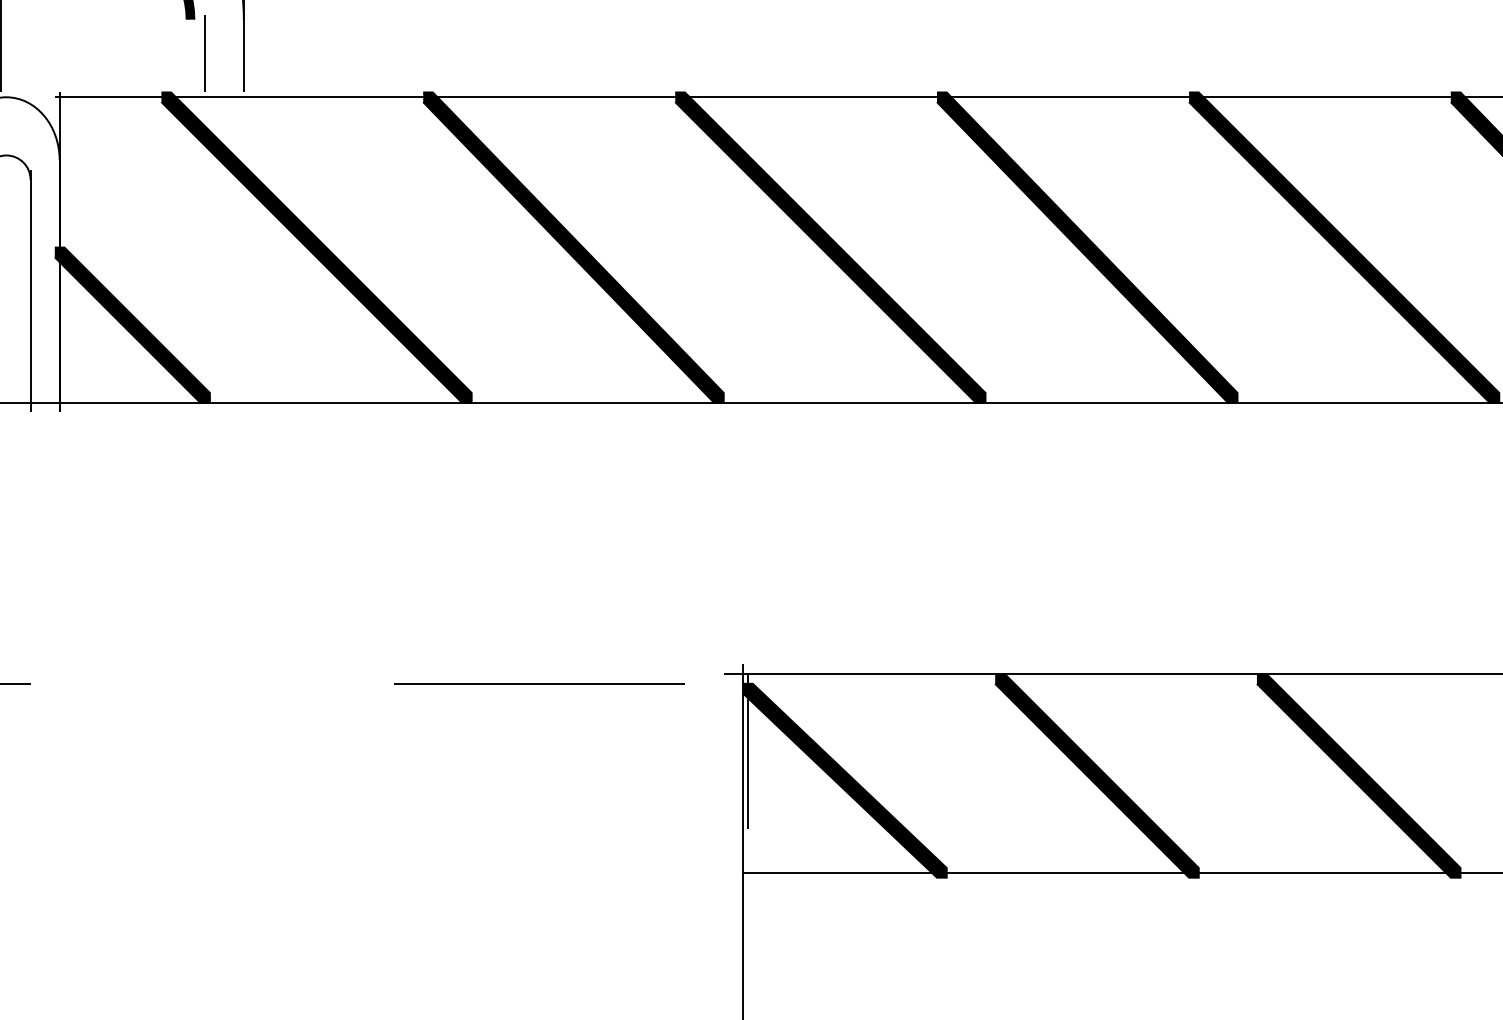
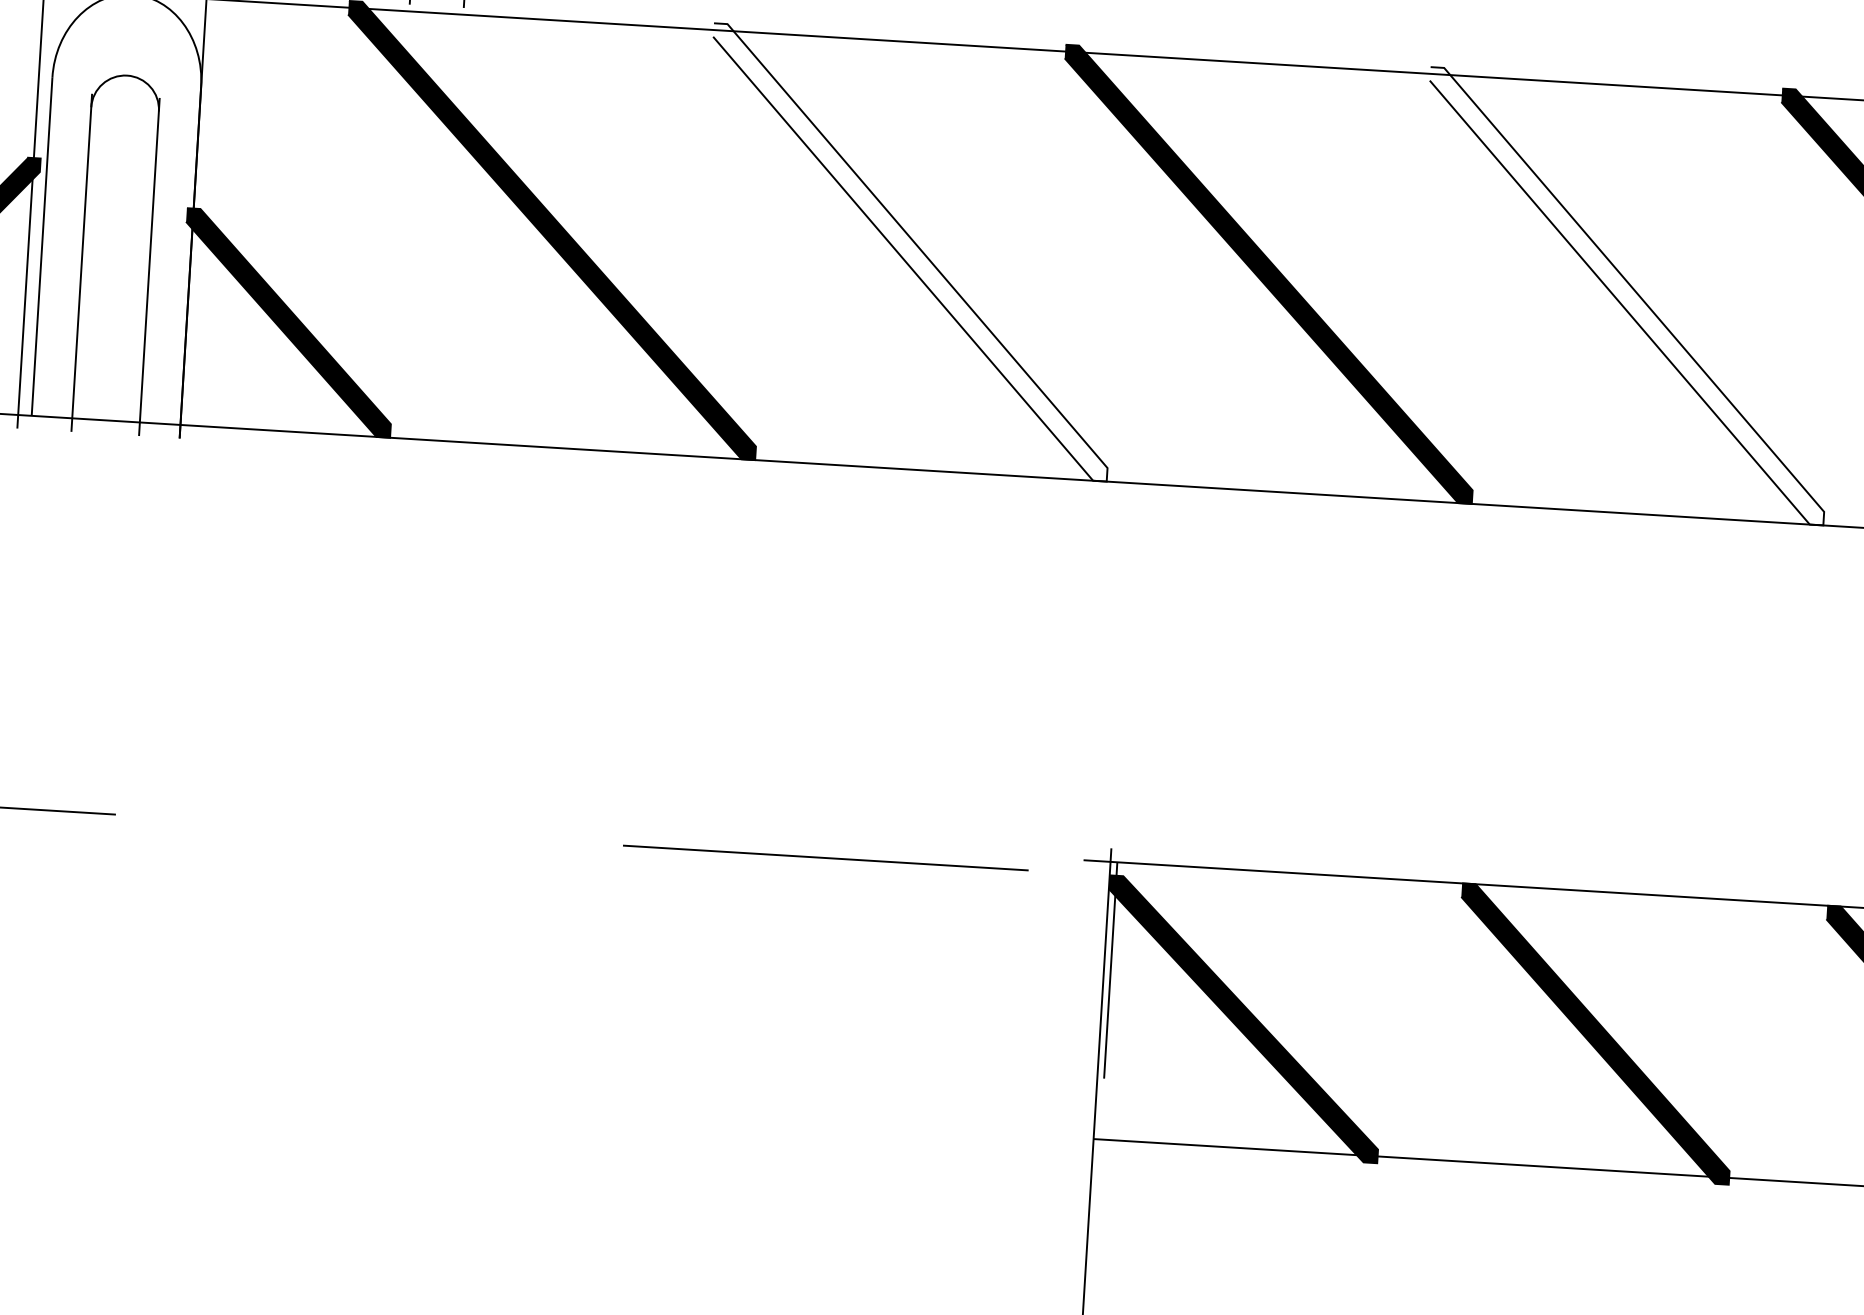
fill: (573, 247) -> (910, 252), removed
fill: (1087, 247) -> (1627, 296), removed

